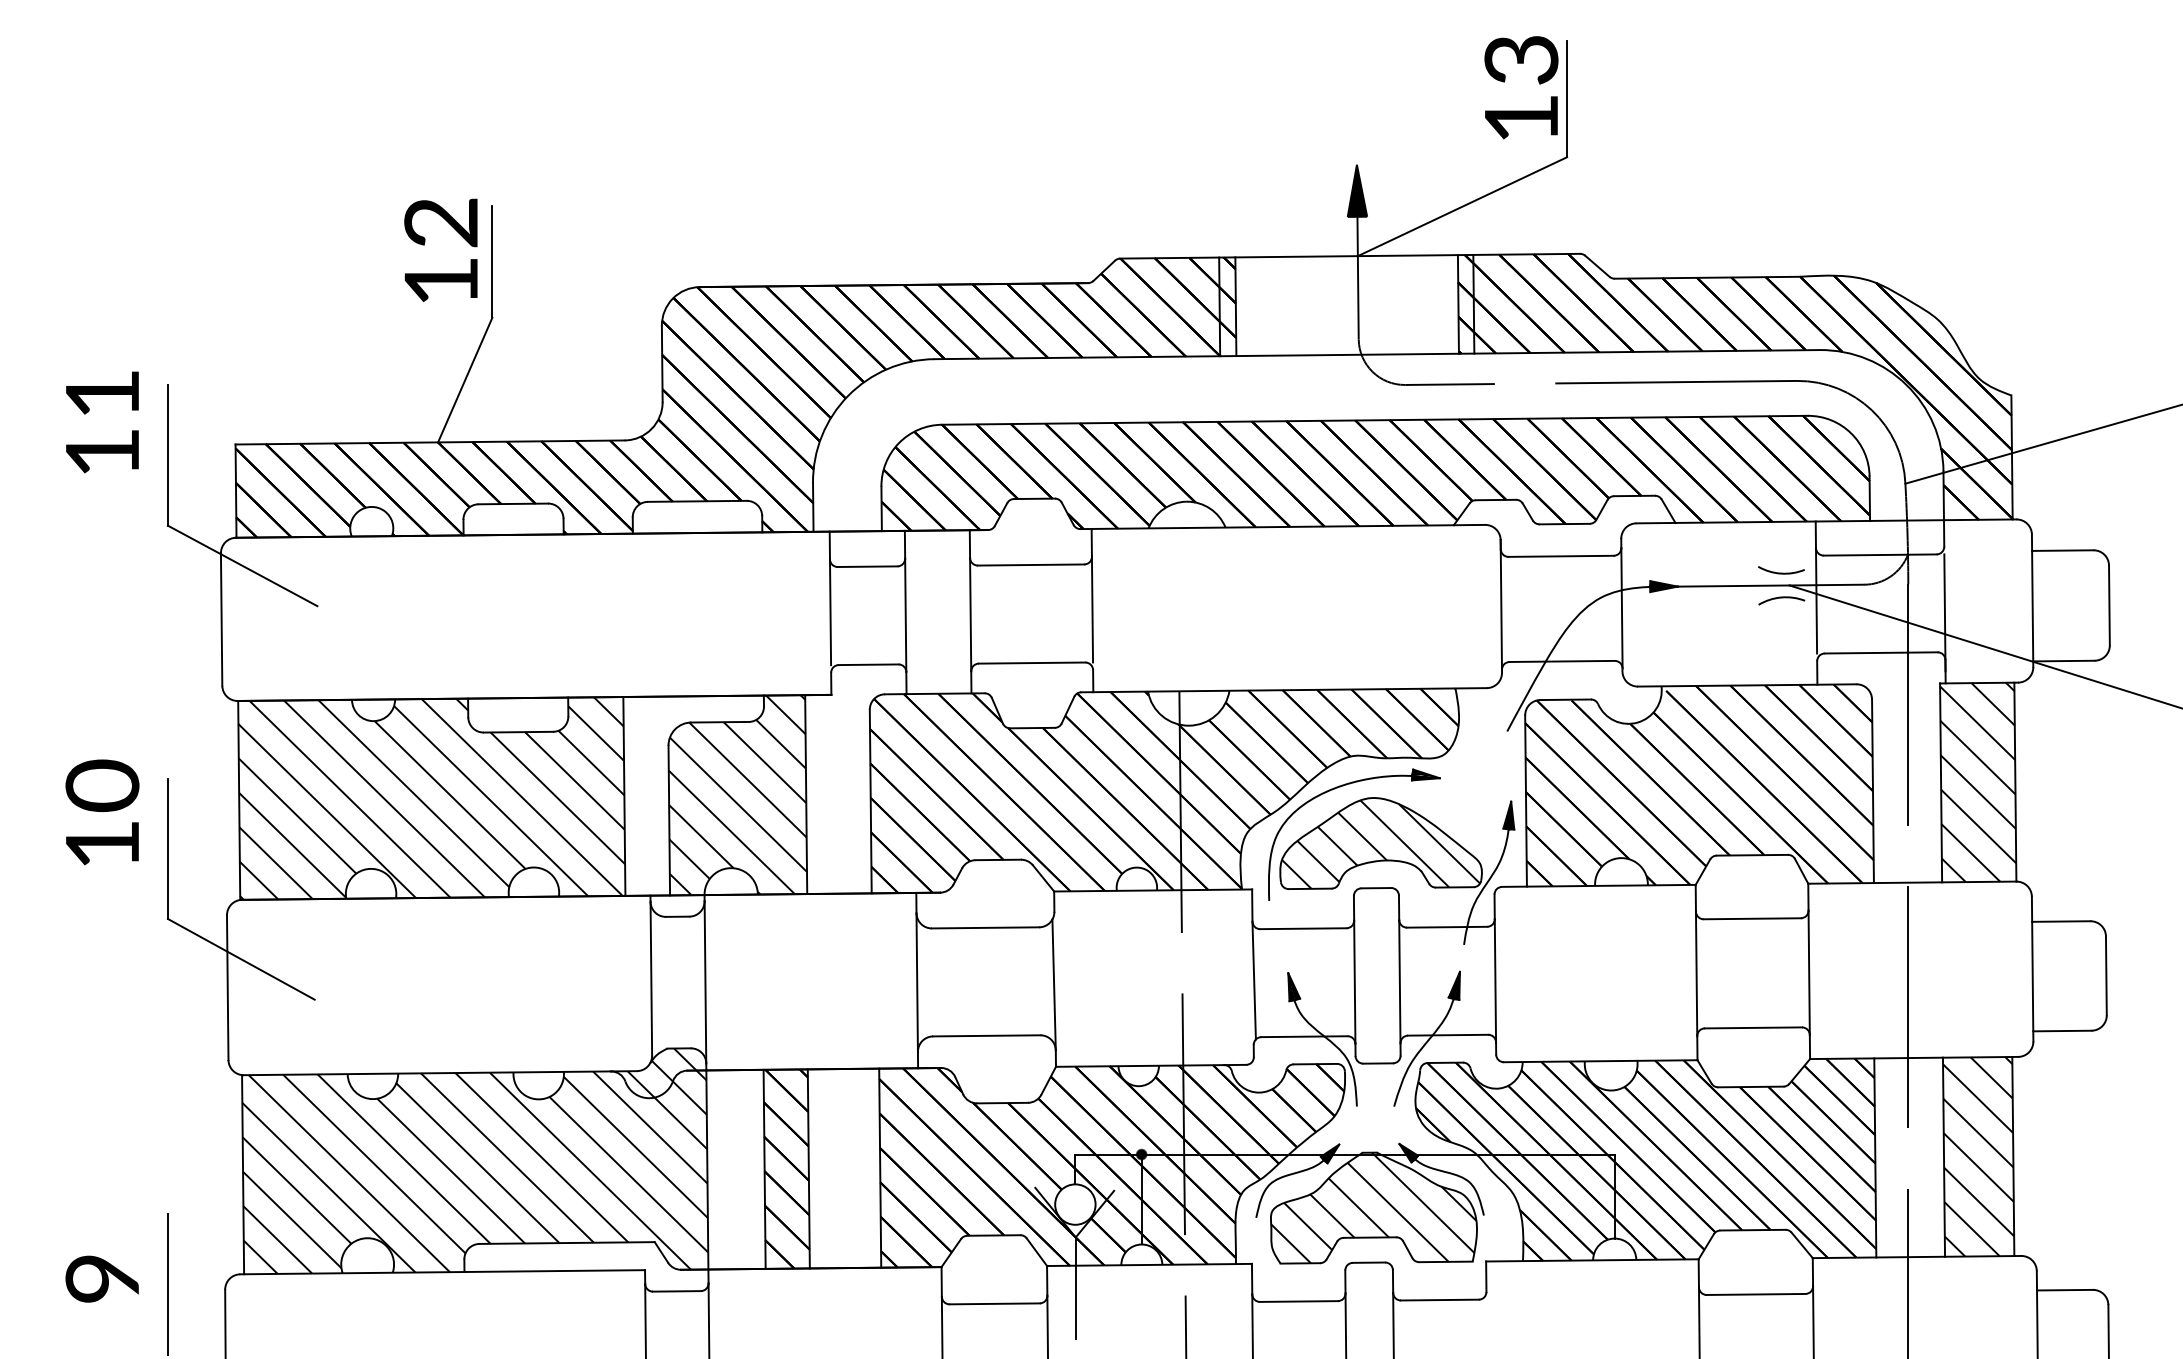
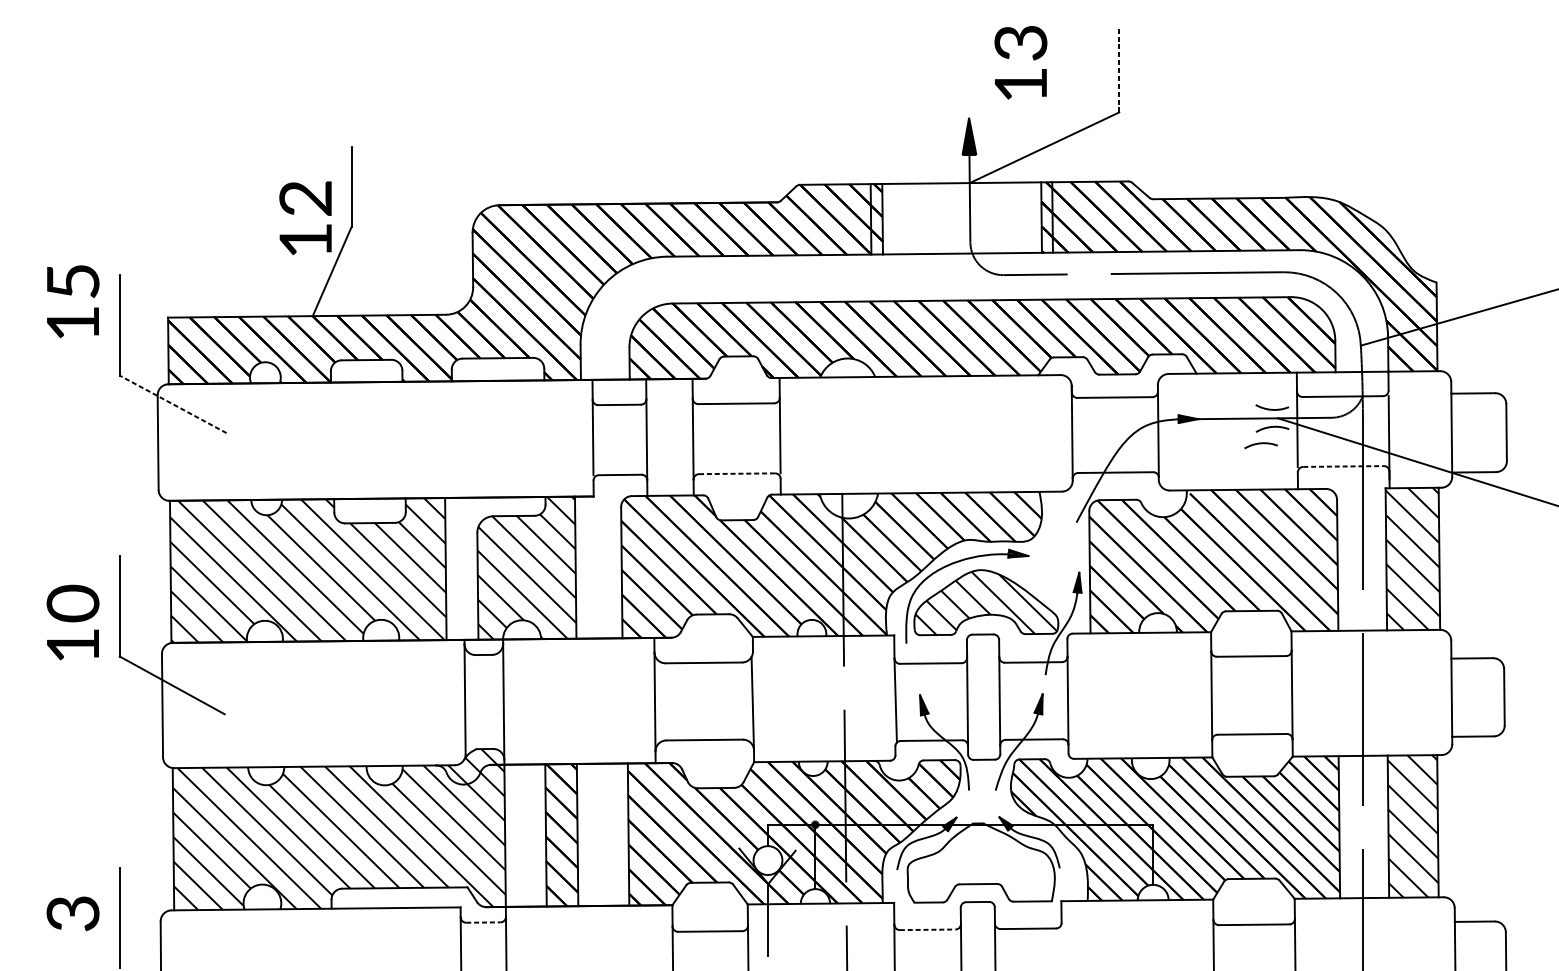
text: (1521, 87) -> (1020, 62), moved
line: (1567, 98) -> (1119, 70), solid -> dashed
text: (440, 250) -> (305, 218), moved
text: (102, 394) -> (73, 281), 11 -> 15
line: (242, 565) -> (173, 404), solid -> dashed
arc: (1765, 621) -> (1260, 444), added
line: (1881, 652) -> (1343, 466), solid -> dashed
line: (1032, 663) -> (737, 474), solid -> dashed
text: (102, 812) -> (73, 622), moved
hatch: (1373, 1207) -> (980, 862), removed
text: (102, 1279) -> (73, 914), 9 -> 3
line: (677, 1291) -> (483, 922), solid -> dashed
line: (1298, 1301) -> (927, 929), solid -> dashed

